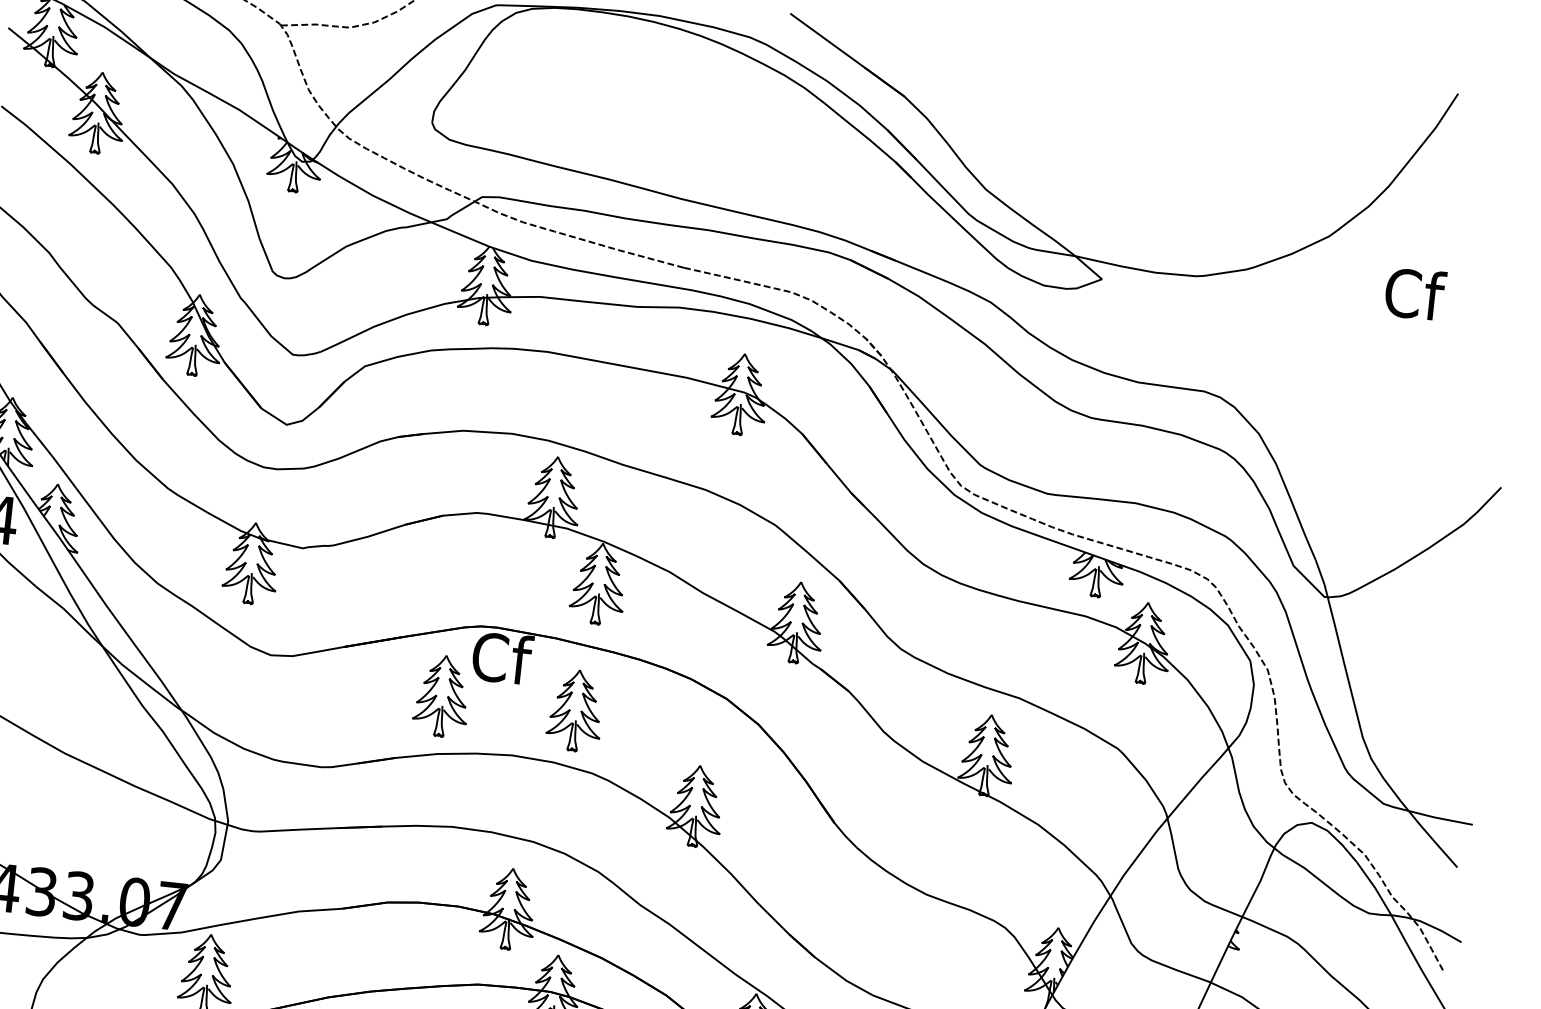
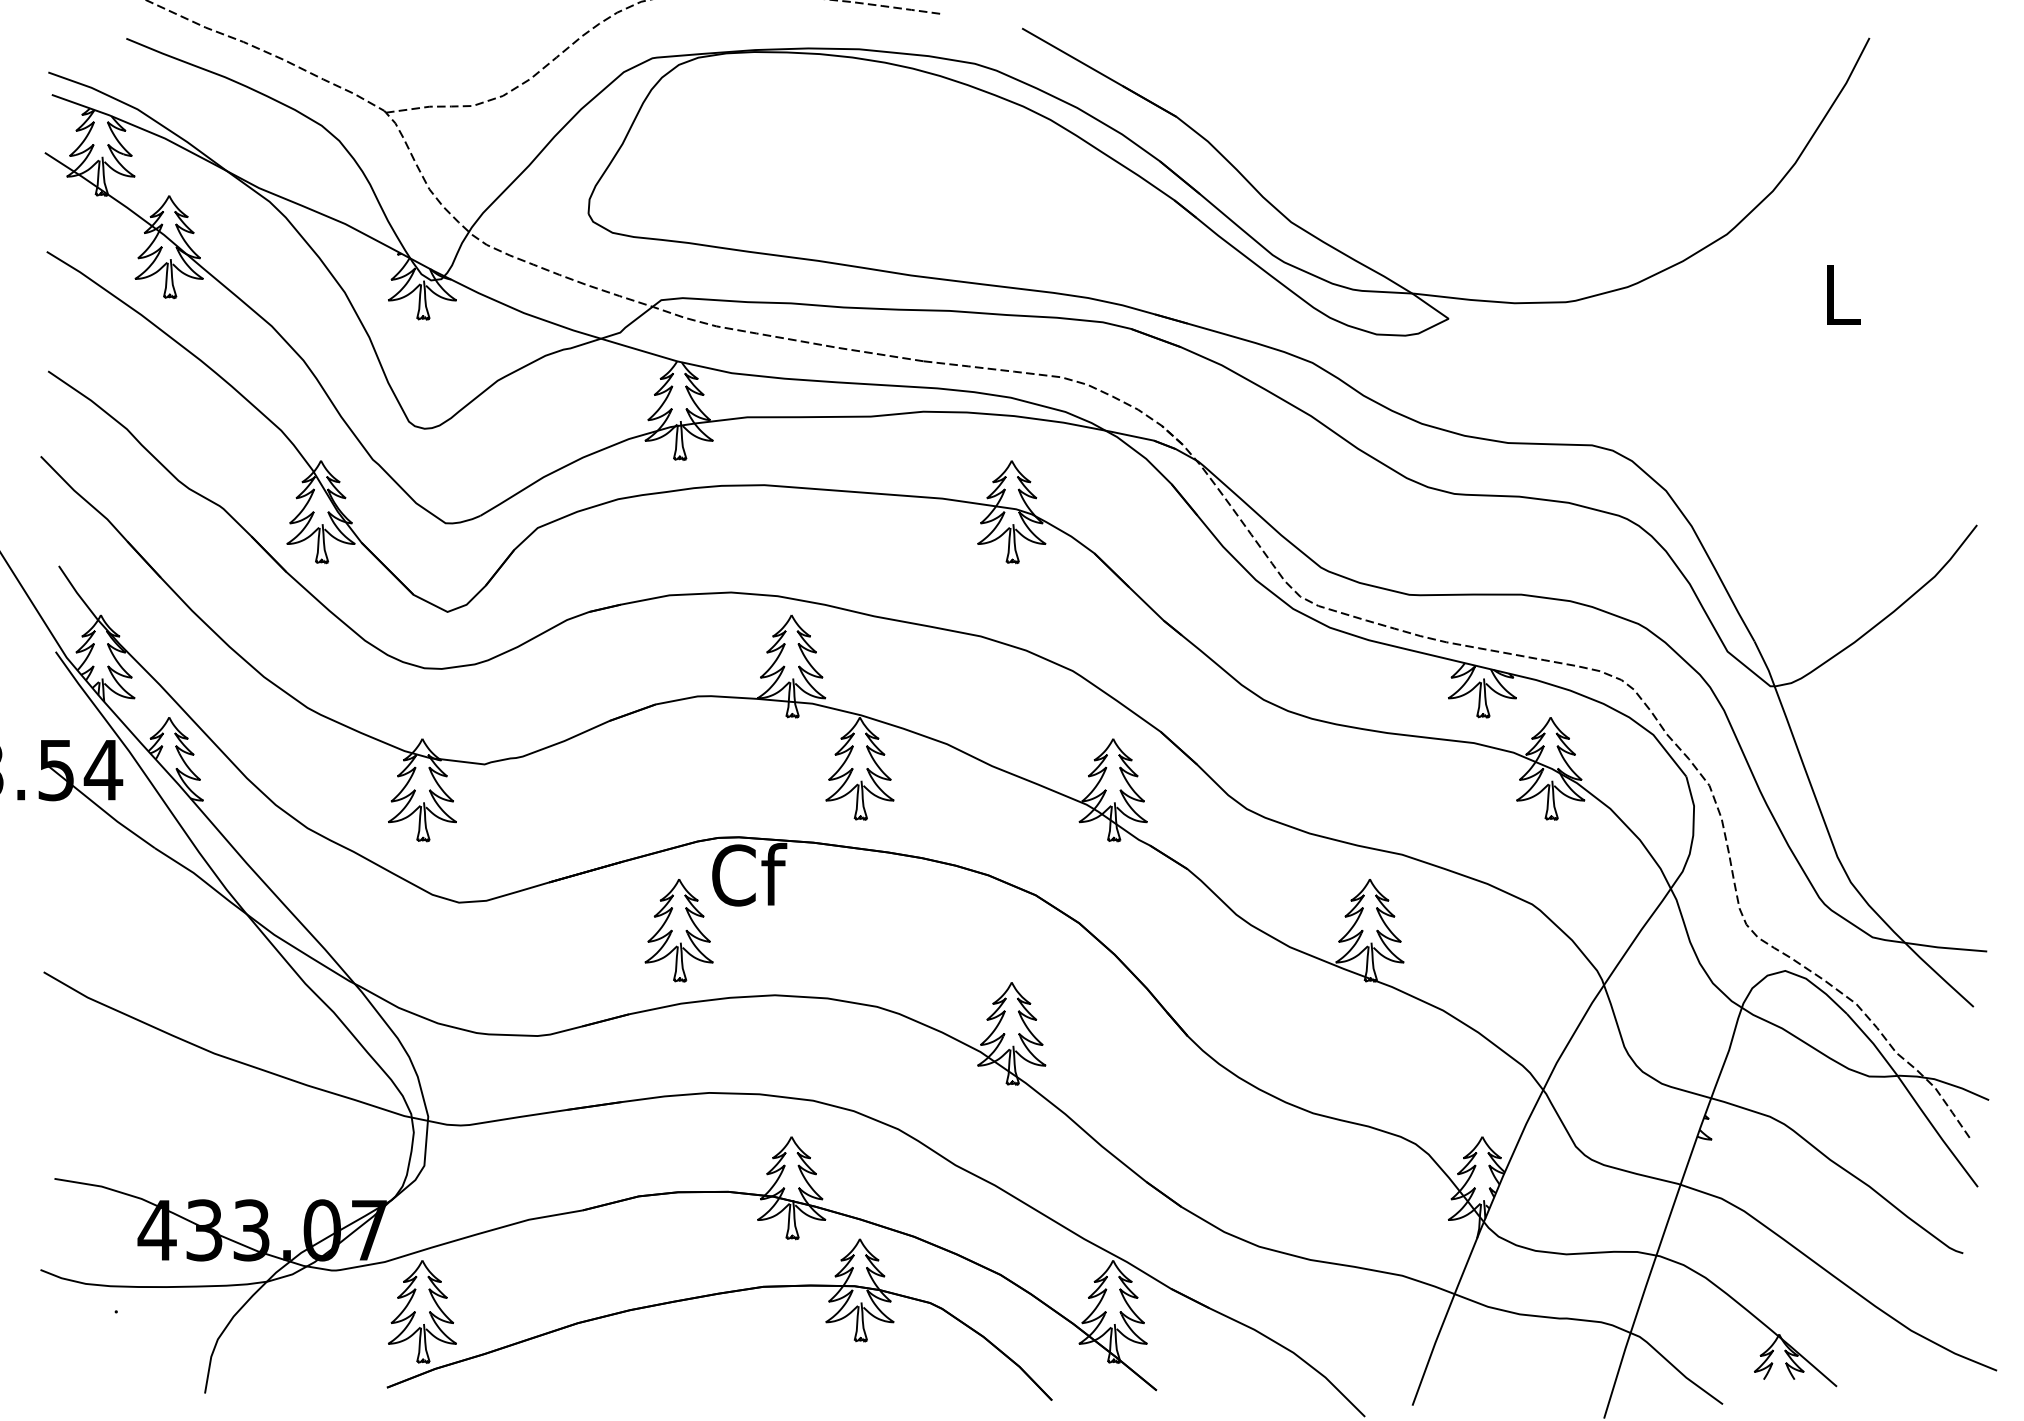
text: (1414, 293) -> (1842, 294), Cf -> L
part: (575, 710) -> (847, 930), removed

